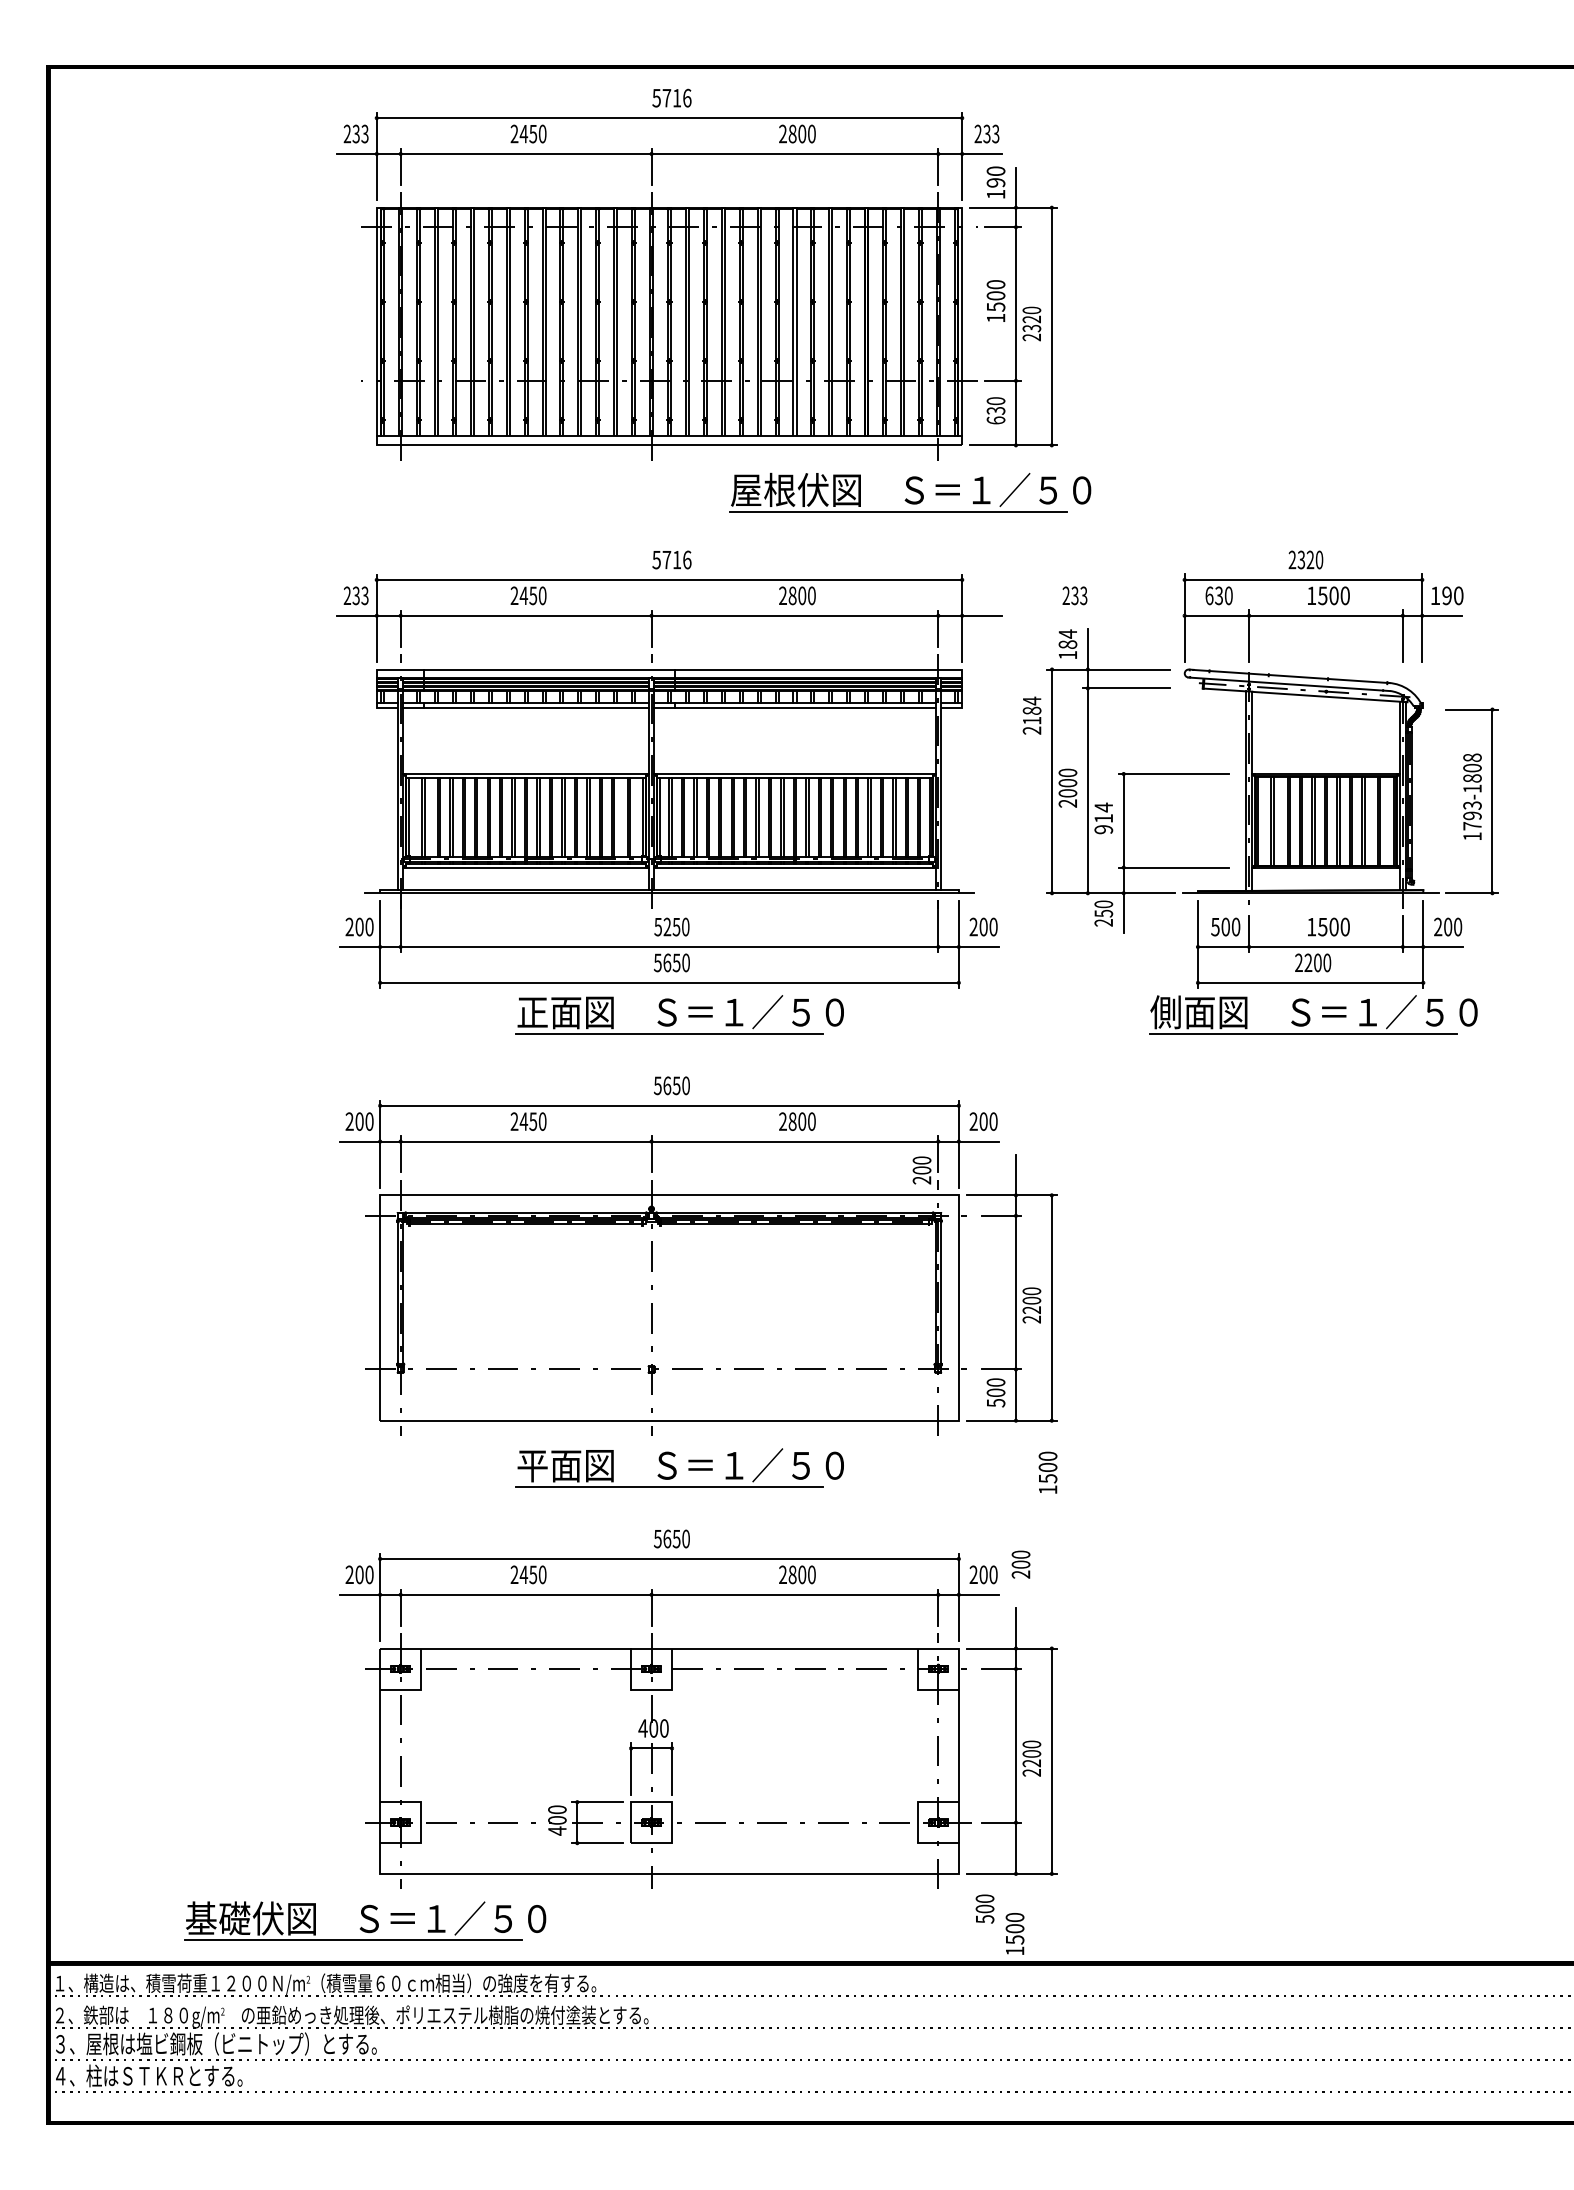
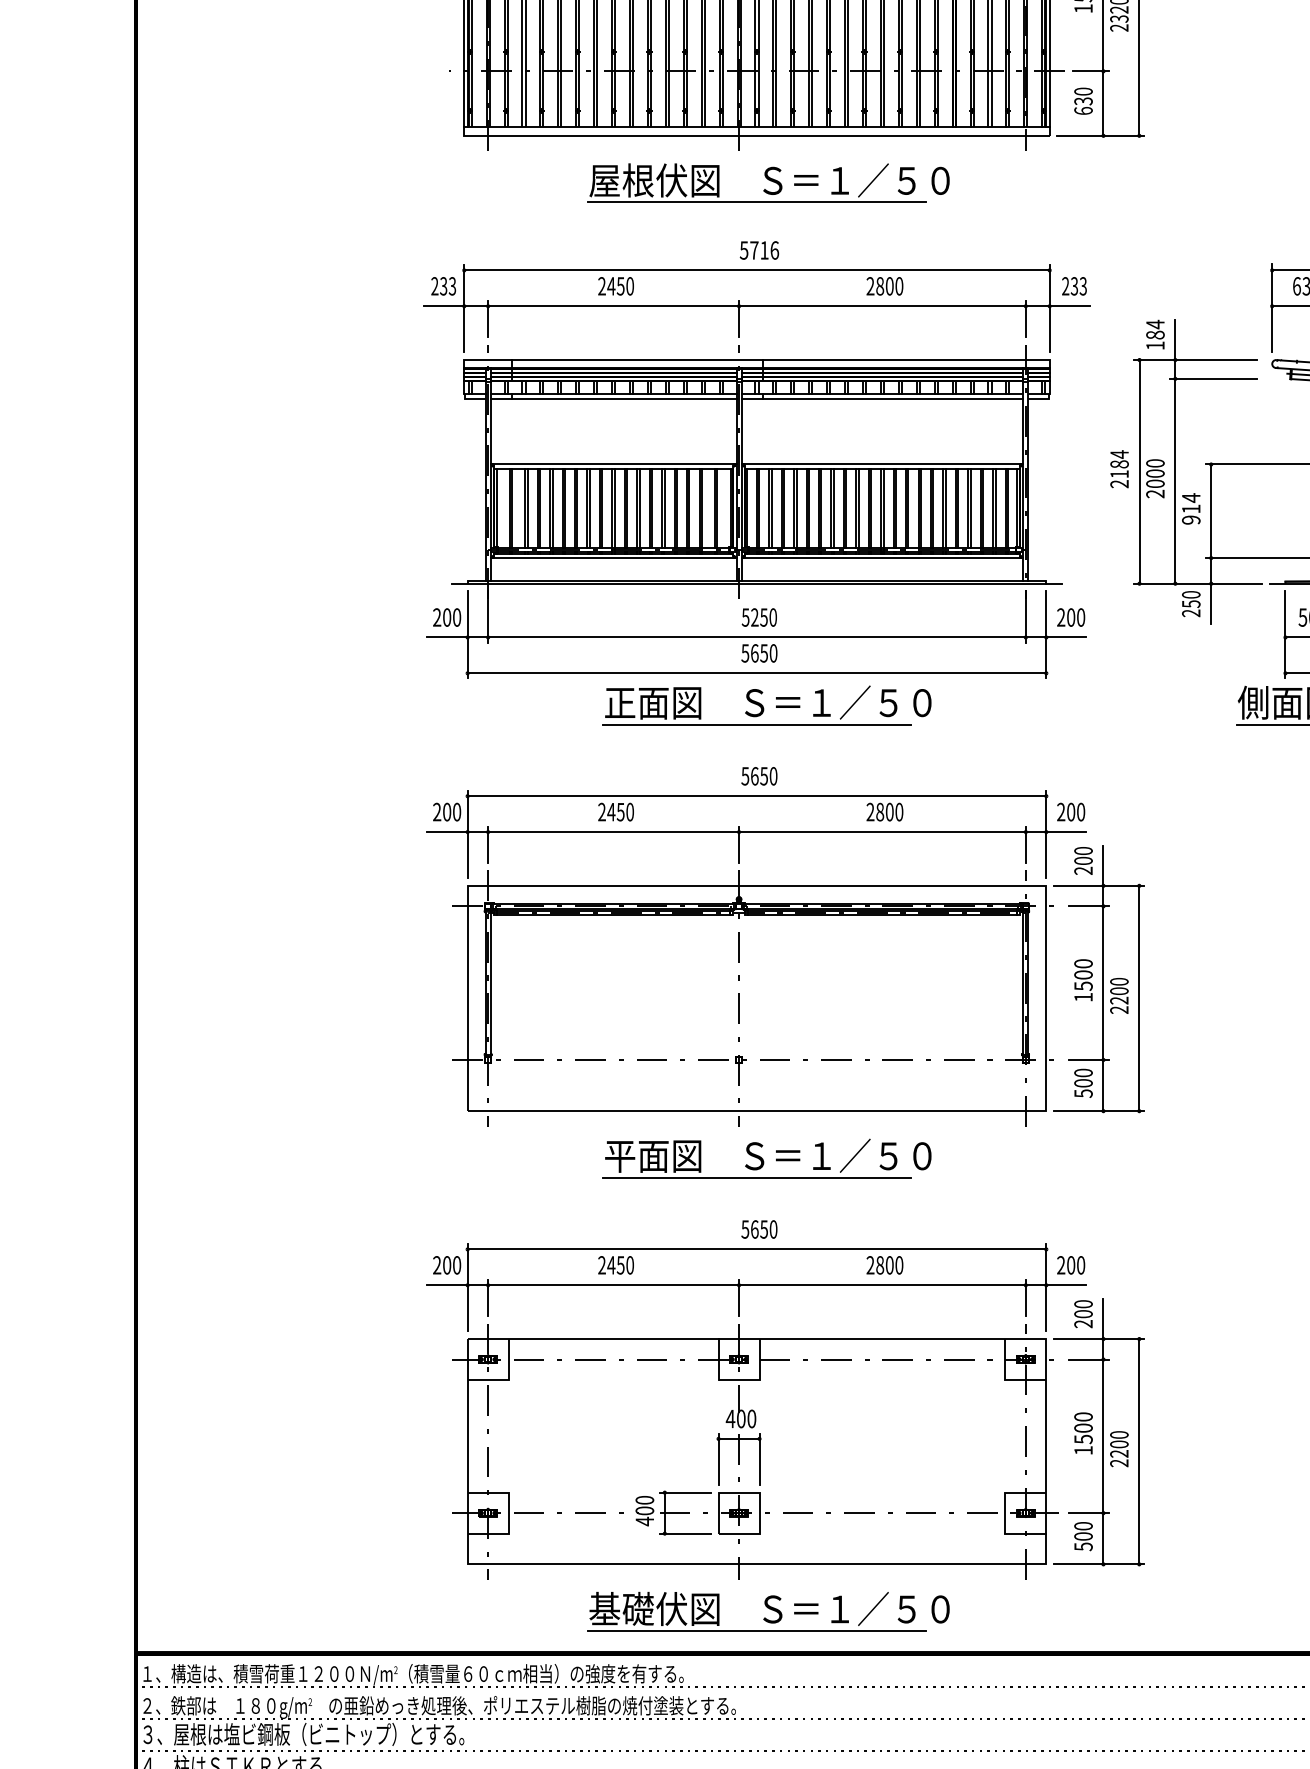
part: (910, 492) -> (768, 182), moved
text: (1074, 595) -> (1073, 285), moved
text: (1031, 715) -> (1118, 468), moved
text: (921, 1170) -> (1082, 860), moved
text: (1047, 1472) -> (1082, 979), moved
text: (1020, 1564) -> (1082, 1313), moved
text: (984, 1908) -> (1082, 1535), moved
part: (365, 1920) -> (768, 1610), moved
text: (1014, 1933) -> (1082, 1432), moved

